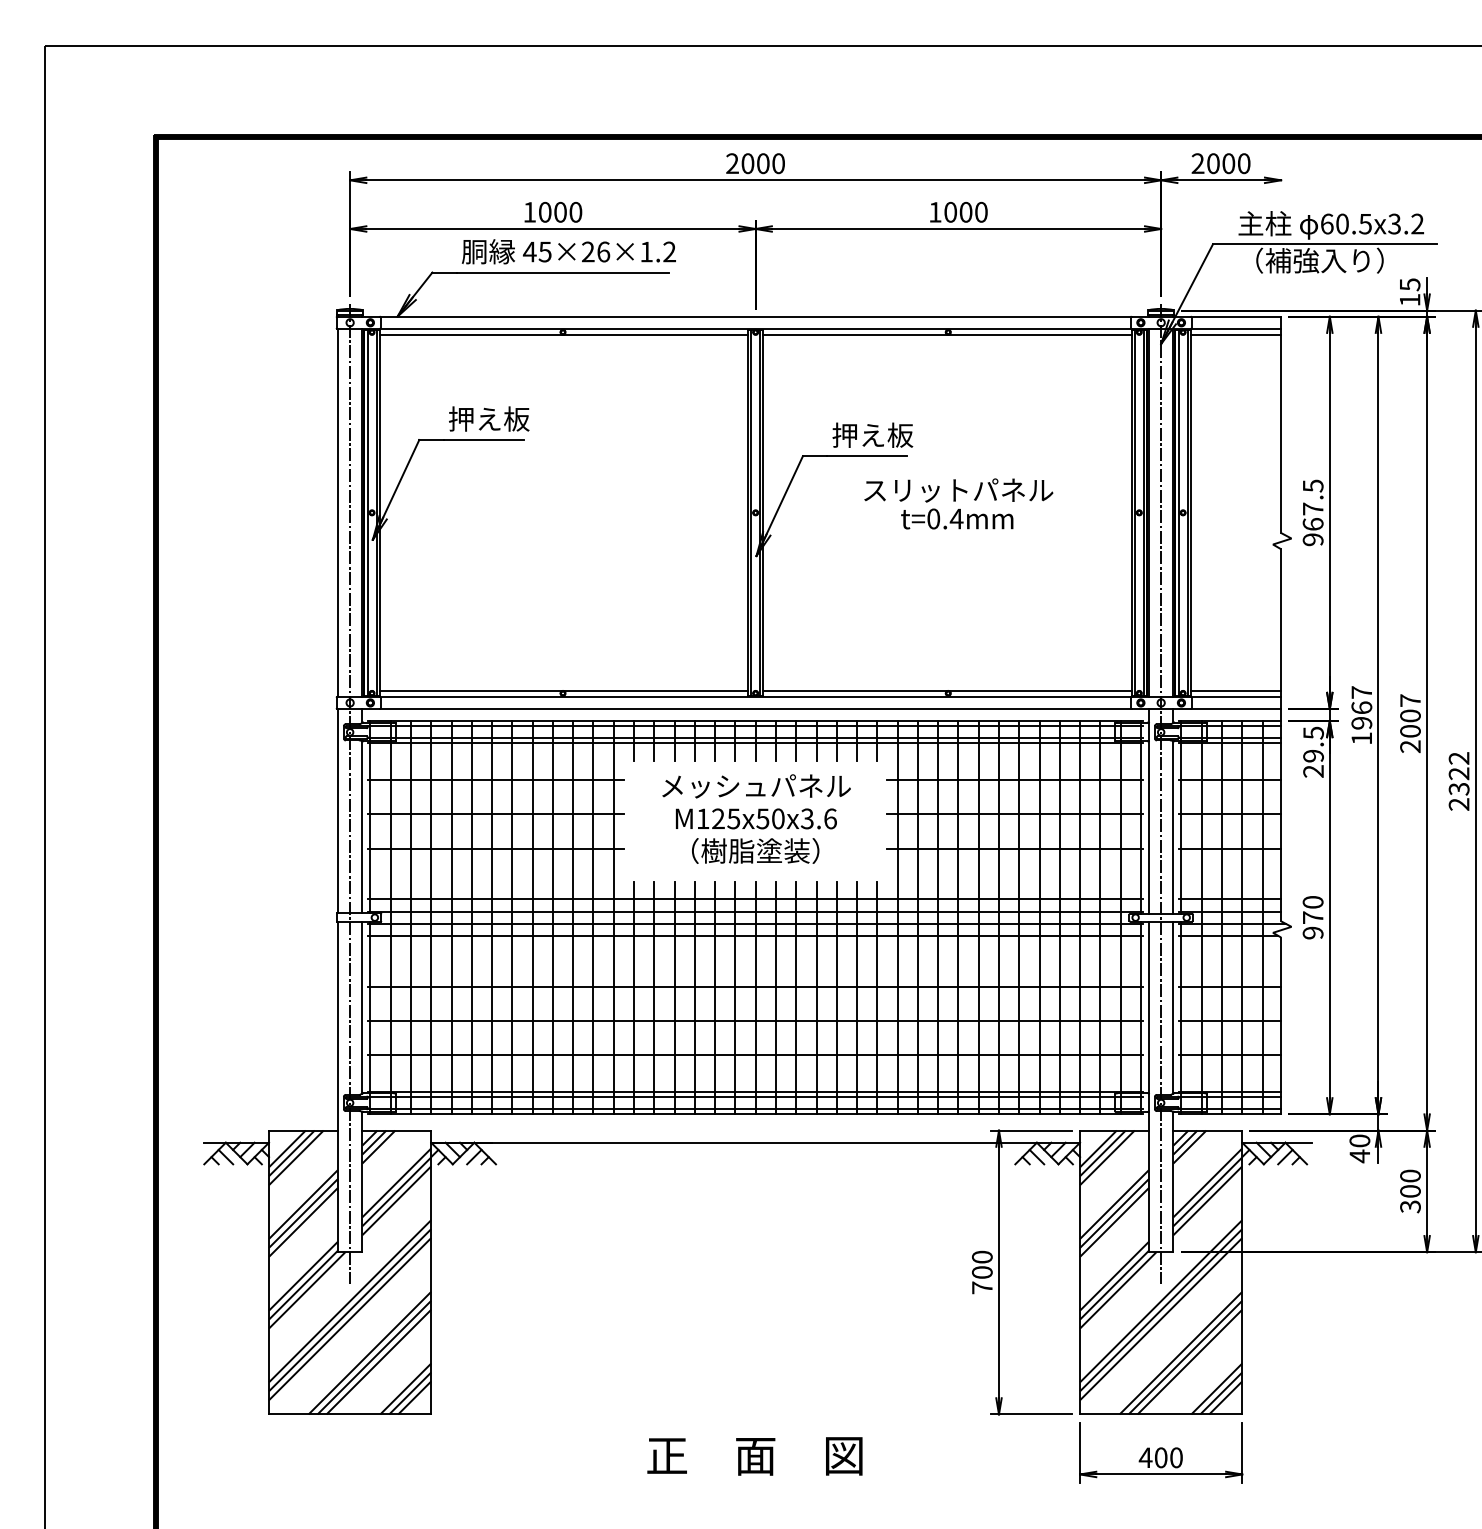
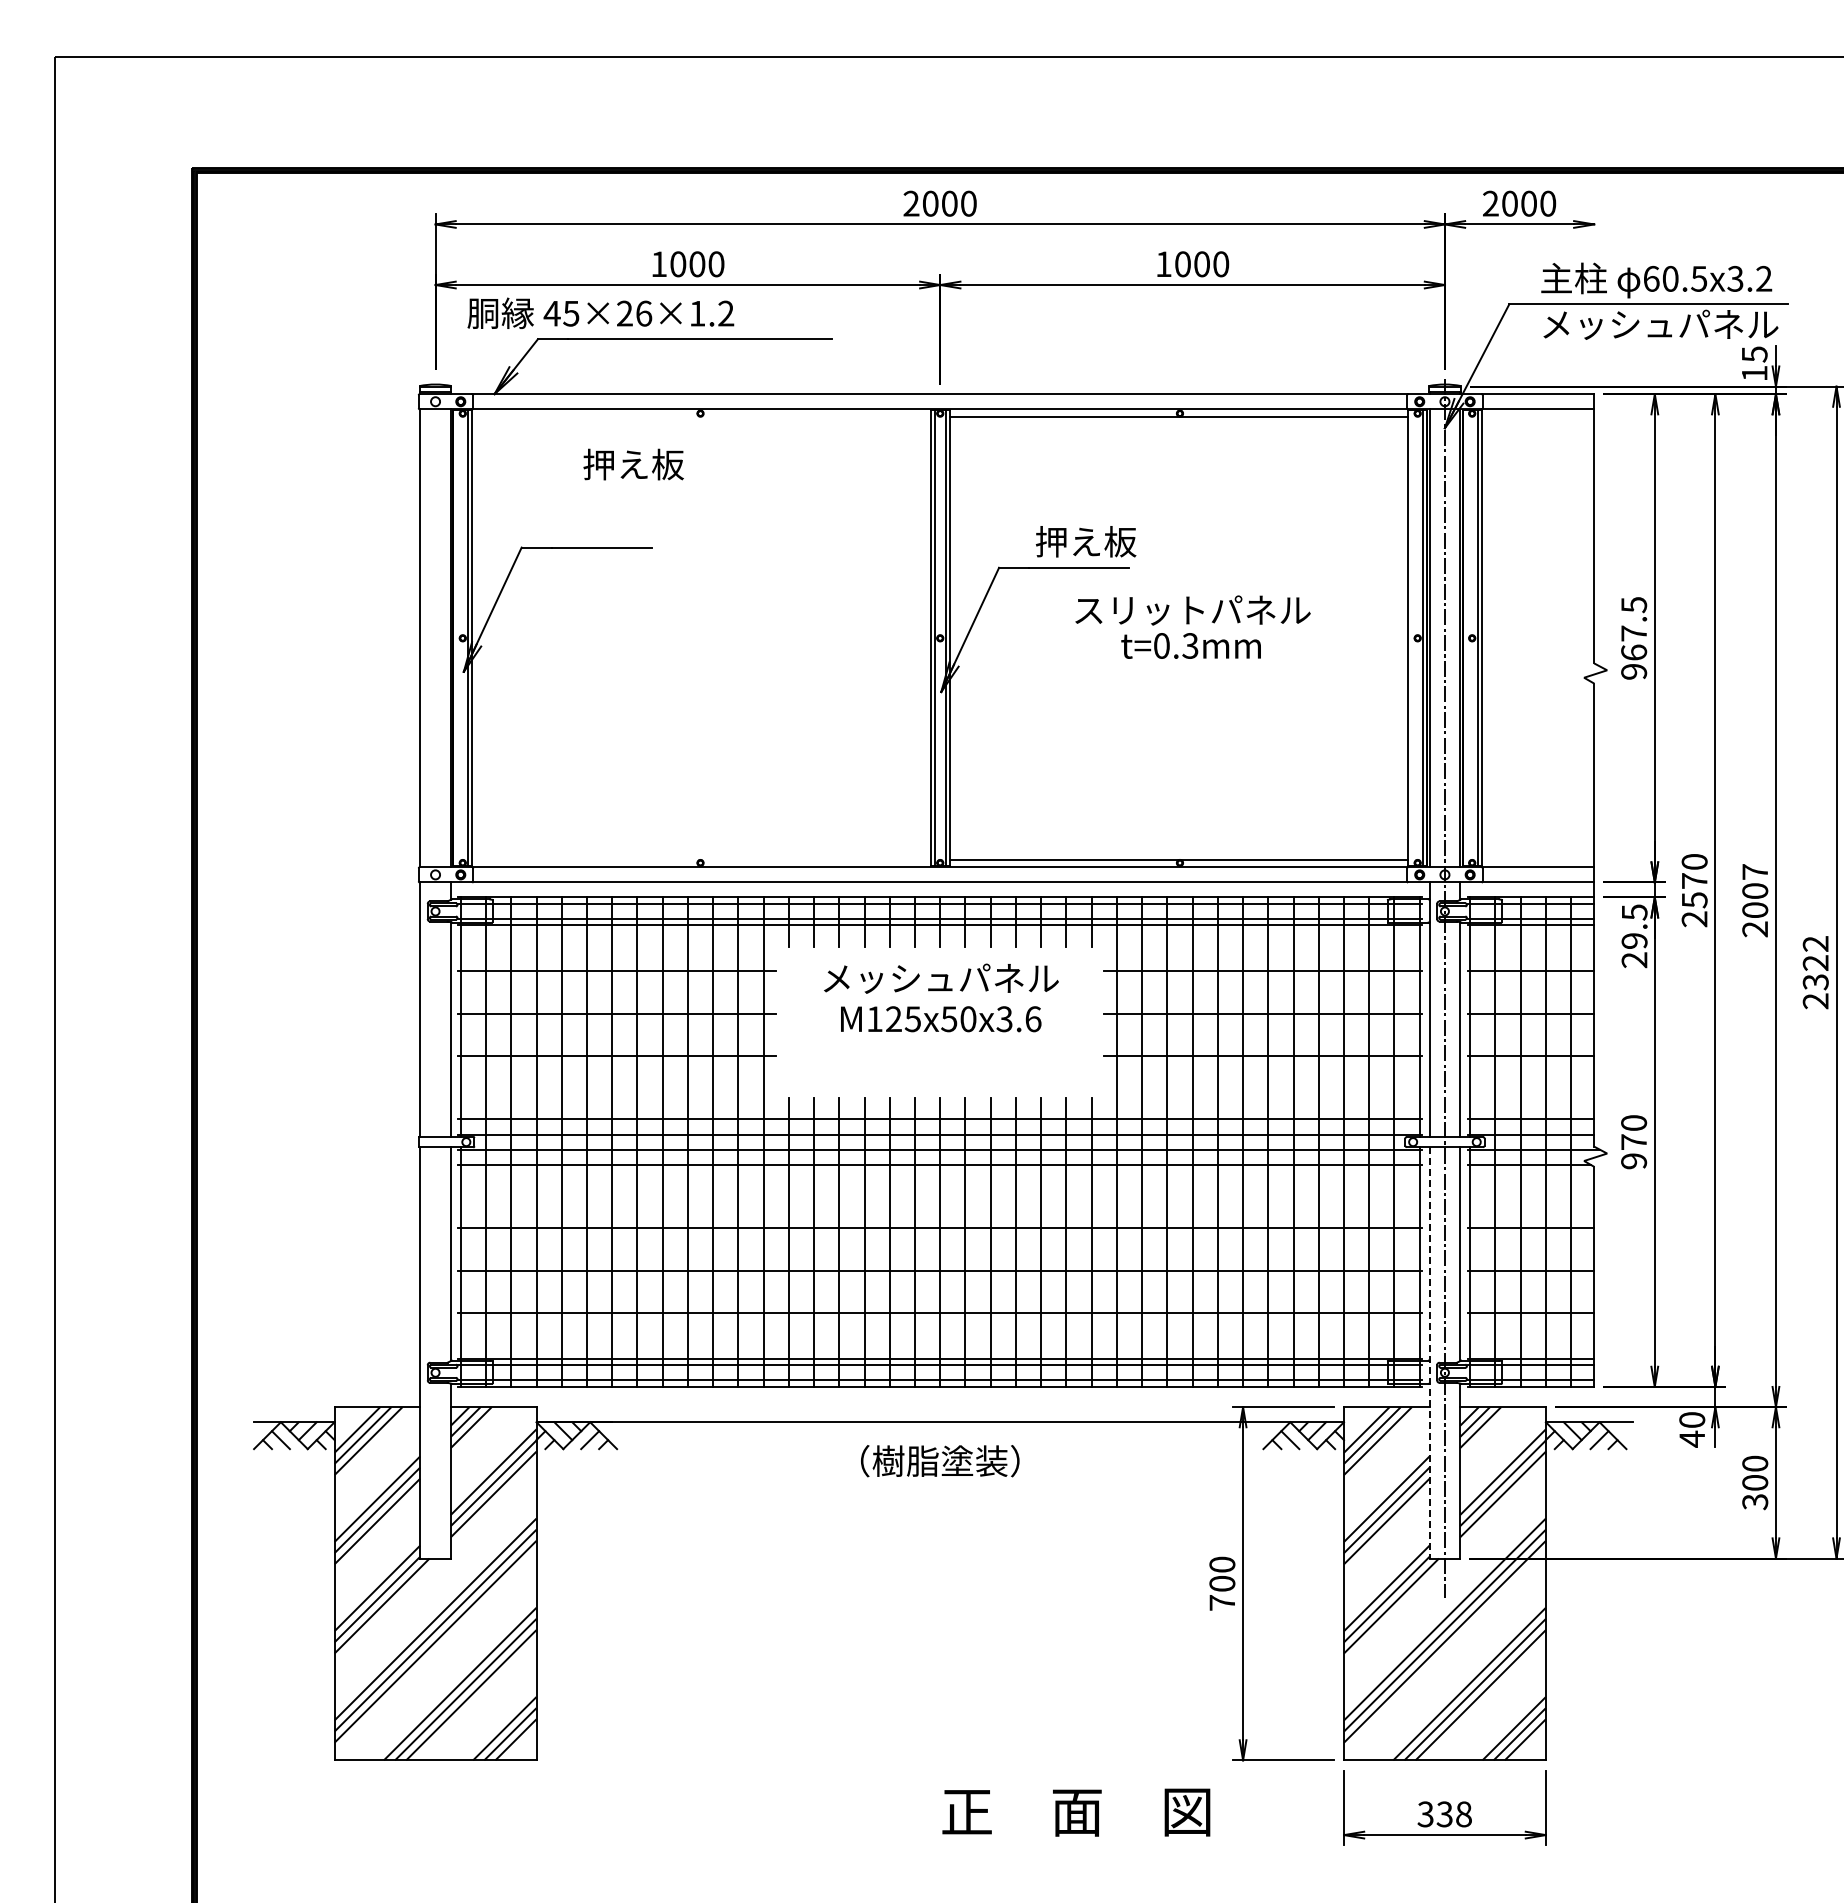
text: (568, 251) -> (600, 312), moved
text: (1334, 260) -> (1660, 324), （補強入り） -> メッシュパネル
line: (563, 334) -> (701, 416), removed
line: (1235, 334) -> (1537, 416), removed
text: (489, 418) -> (633, 464), moved
line: (367, 513) -> (457, 638), removed
line: (1135, 513) -> (1412, 638), removed
line: (1178, 513) -> (1466, 638), removed
text: (956, 518) -> (1190, 645), t=0.4mm -> t=0.3mm
line: (563, 690) -> (701, 859), removed
line: (1235, 690) -> (1537, 859), removed
text: (1361, 715) -> (1694, 890), 1967 -> 2570
line: (350, 793) -> (435, 987), removed
text: (755, 851) -> (940, 1461), moved
line: (1148, 1086) -> (1429, 1352), solid -> dashed
text: (755, 1456) -> (1076, 1812), moved
text: (1160, 1457) -> (1444, 1814), 400 -> 338

